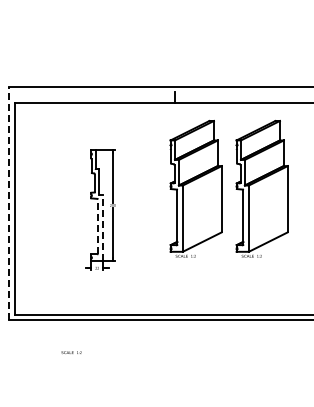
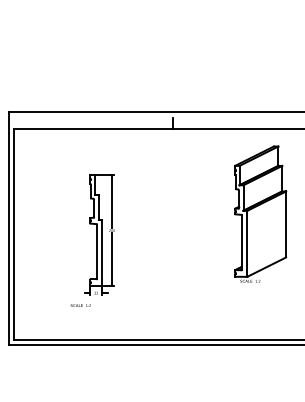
part: (195, 188) -> (194, 213), removed
line: (9, 203) -> (9, 228), dashed -> solid
line: (97, 226) -> (96, 251), dashed -> solid
line: (103, 227) -> (102, 252), dashed -> solid
text: (71, 352) -> (80, 305), moved

